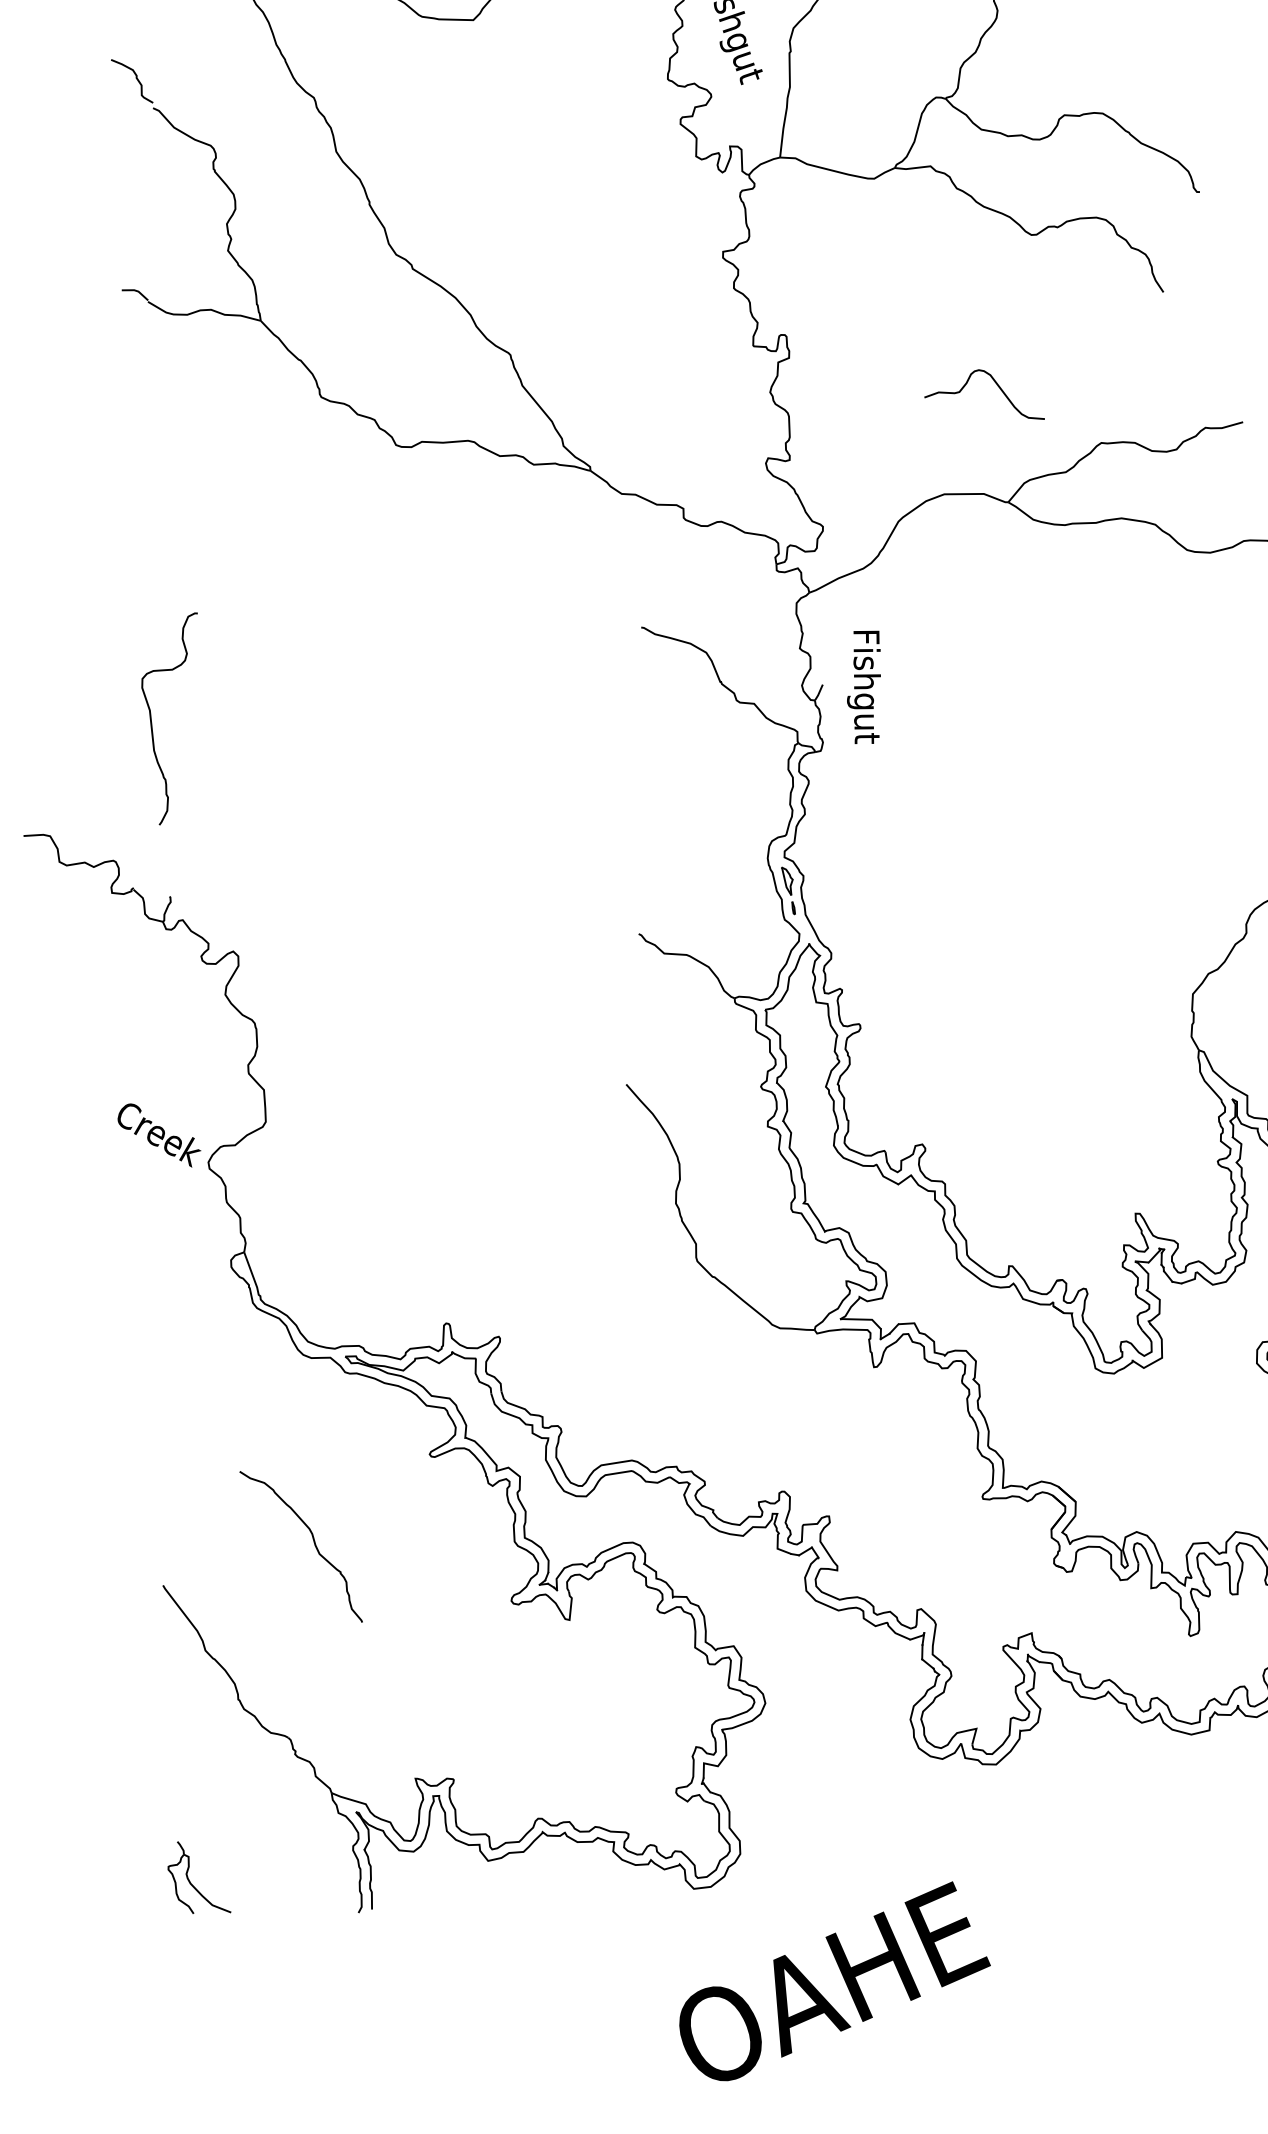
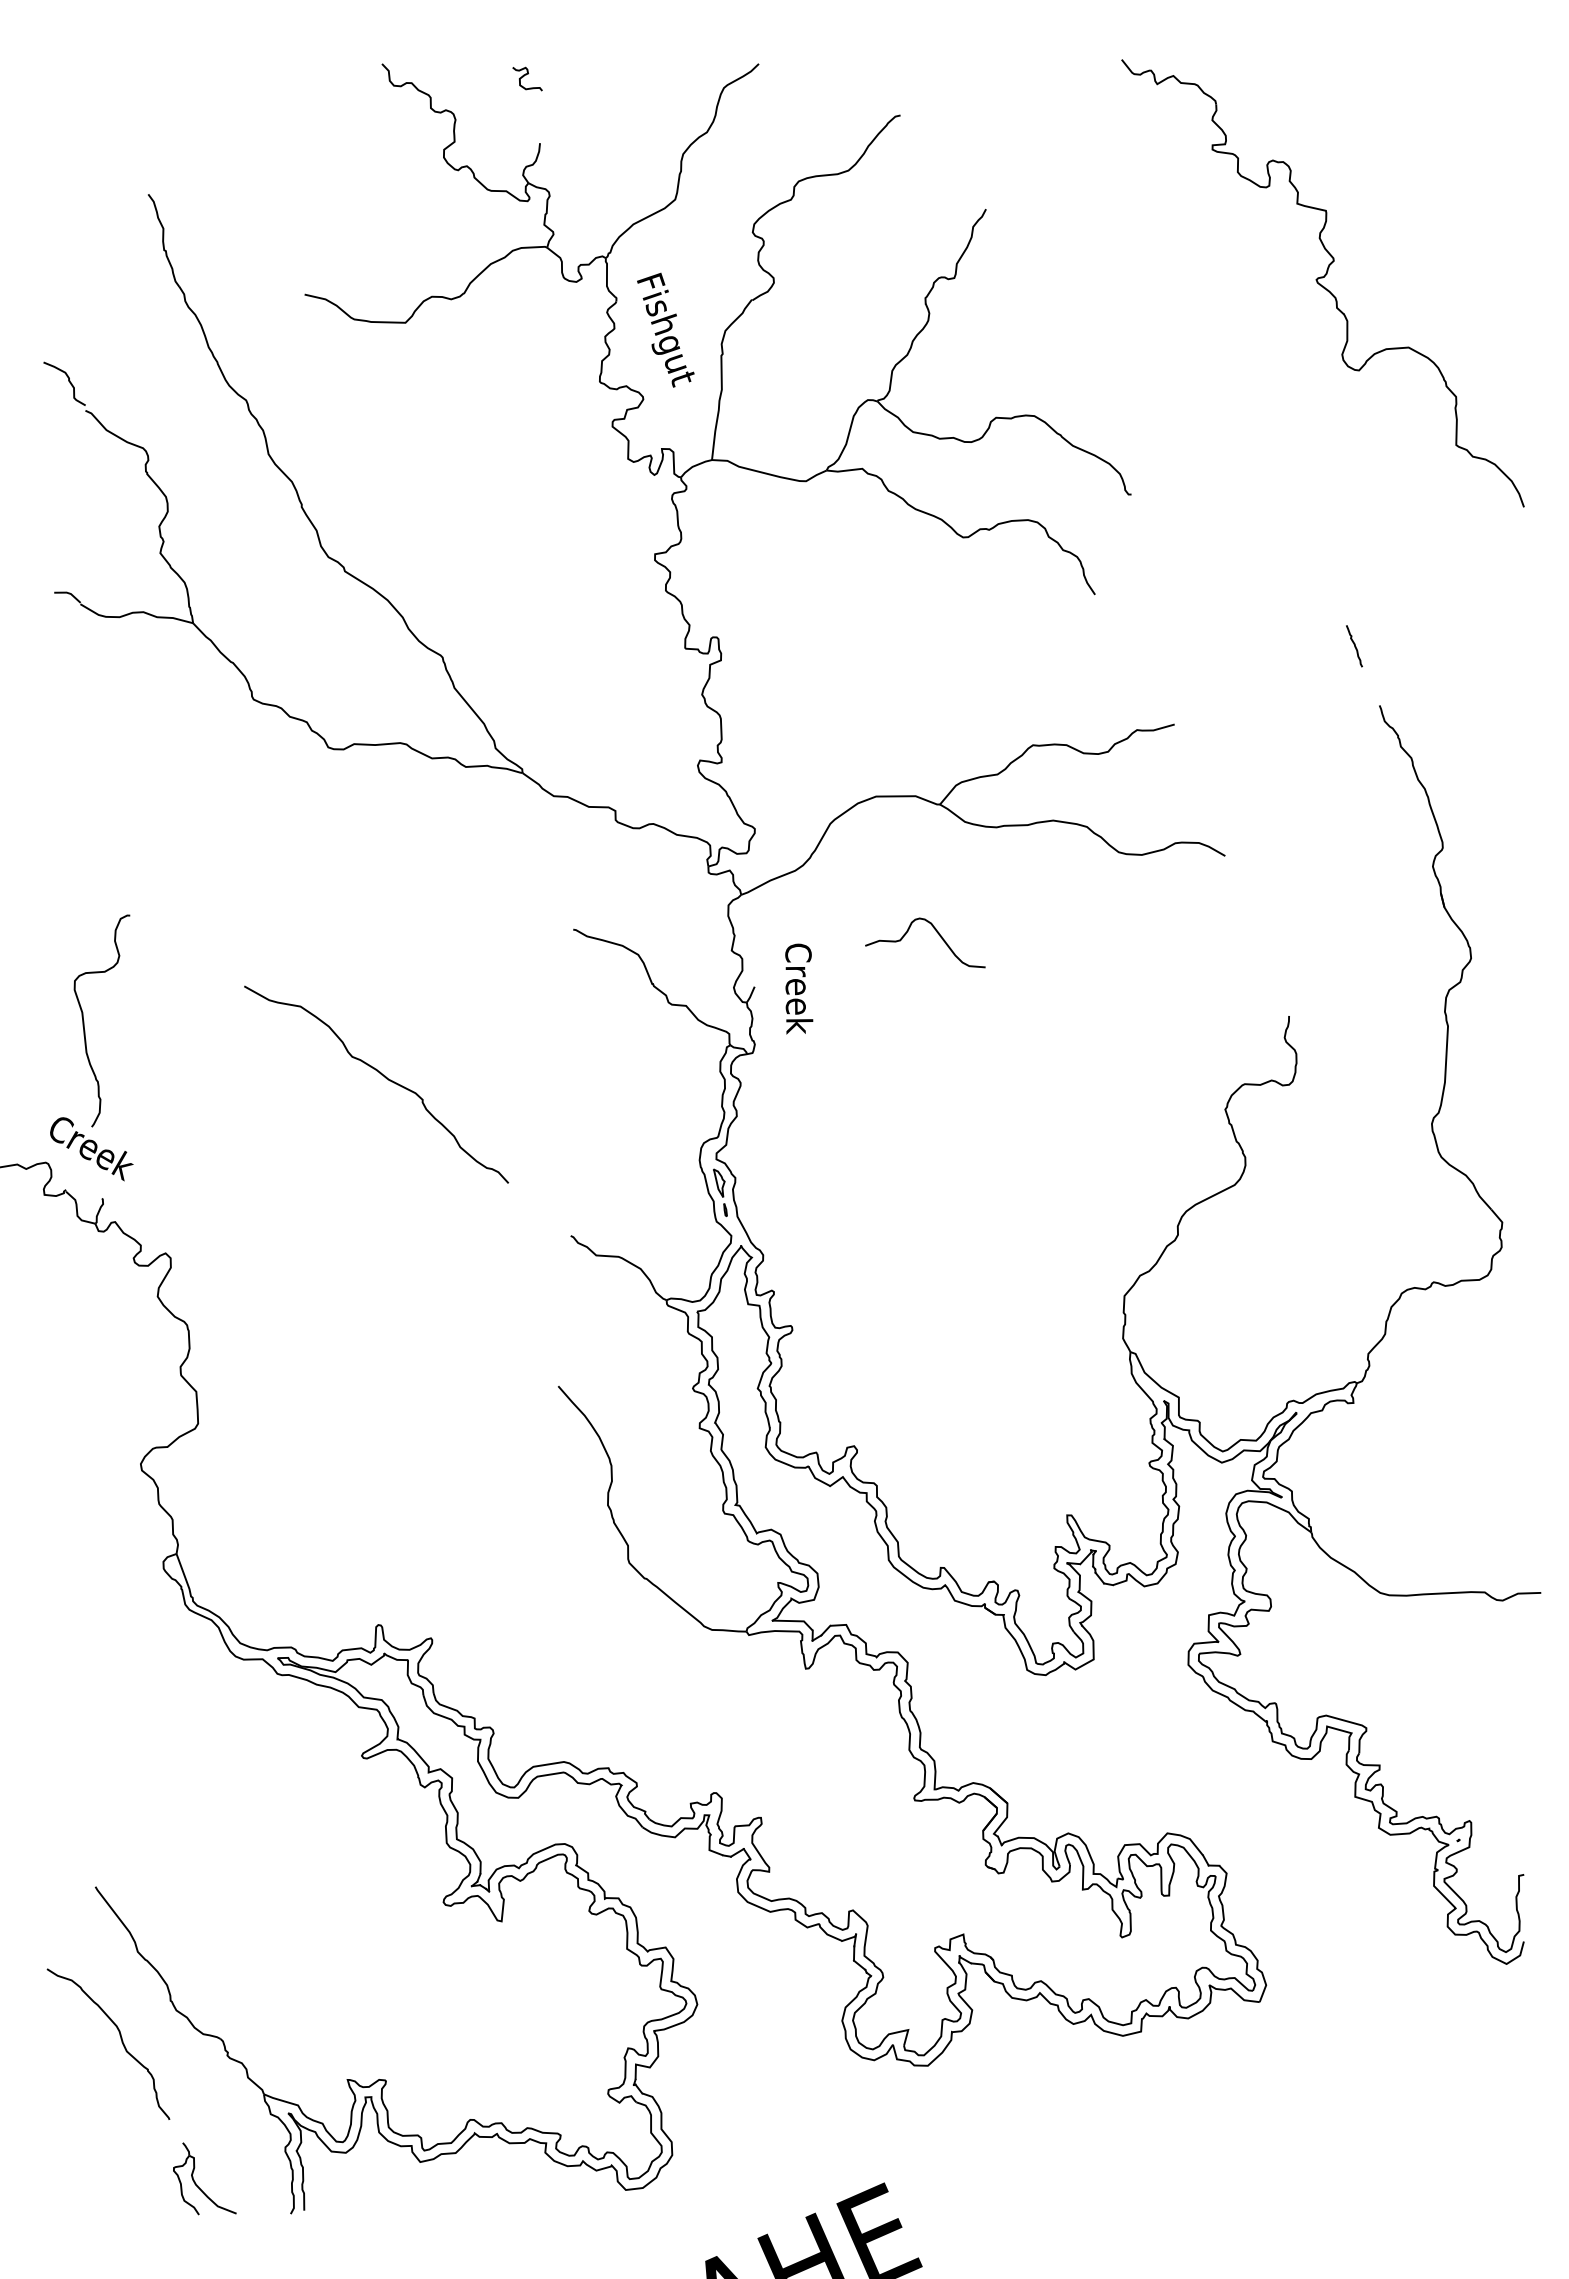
curve: (995, 384) -> (936, 932), moved
text: (863, 687) -> (795, 989), Fishgut -> Creek
curve: (449, 773) -> (381, 1075), added
text: (159, 1135) -> (91, 1149), moved
curve: (313, 1542) -> (120, 2039), moved
part: (192, 1883) -> (197, 2184), moved

